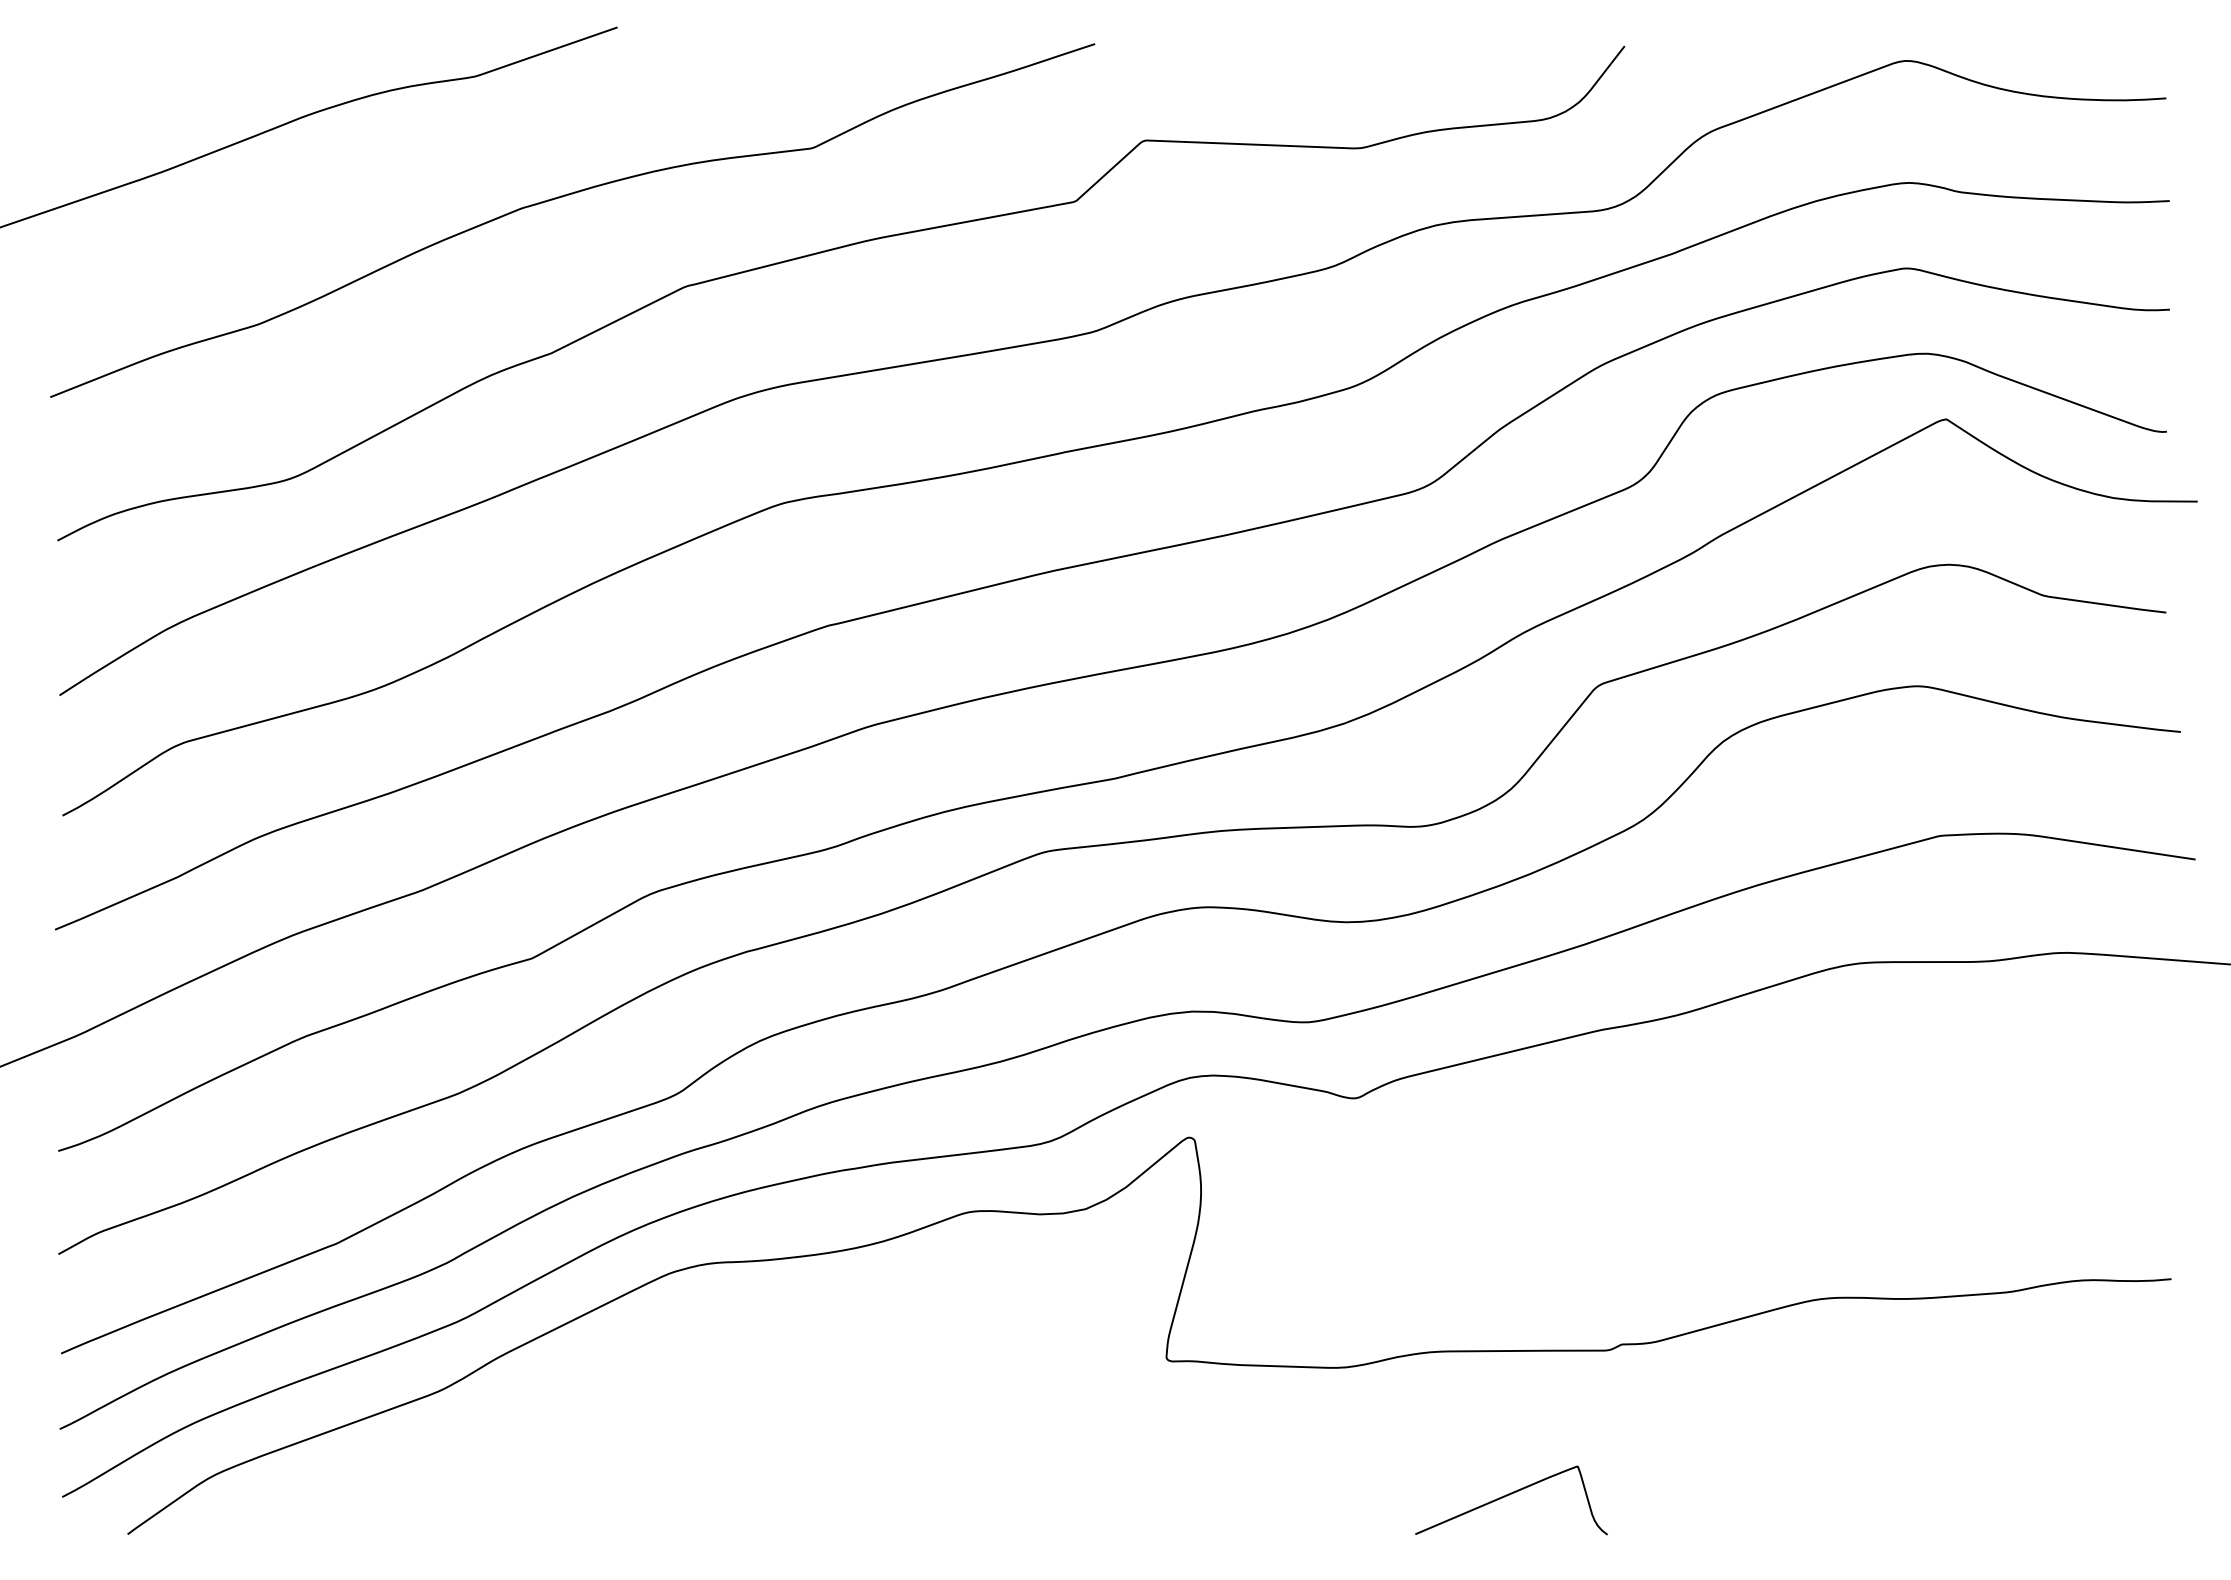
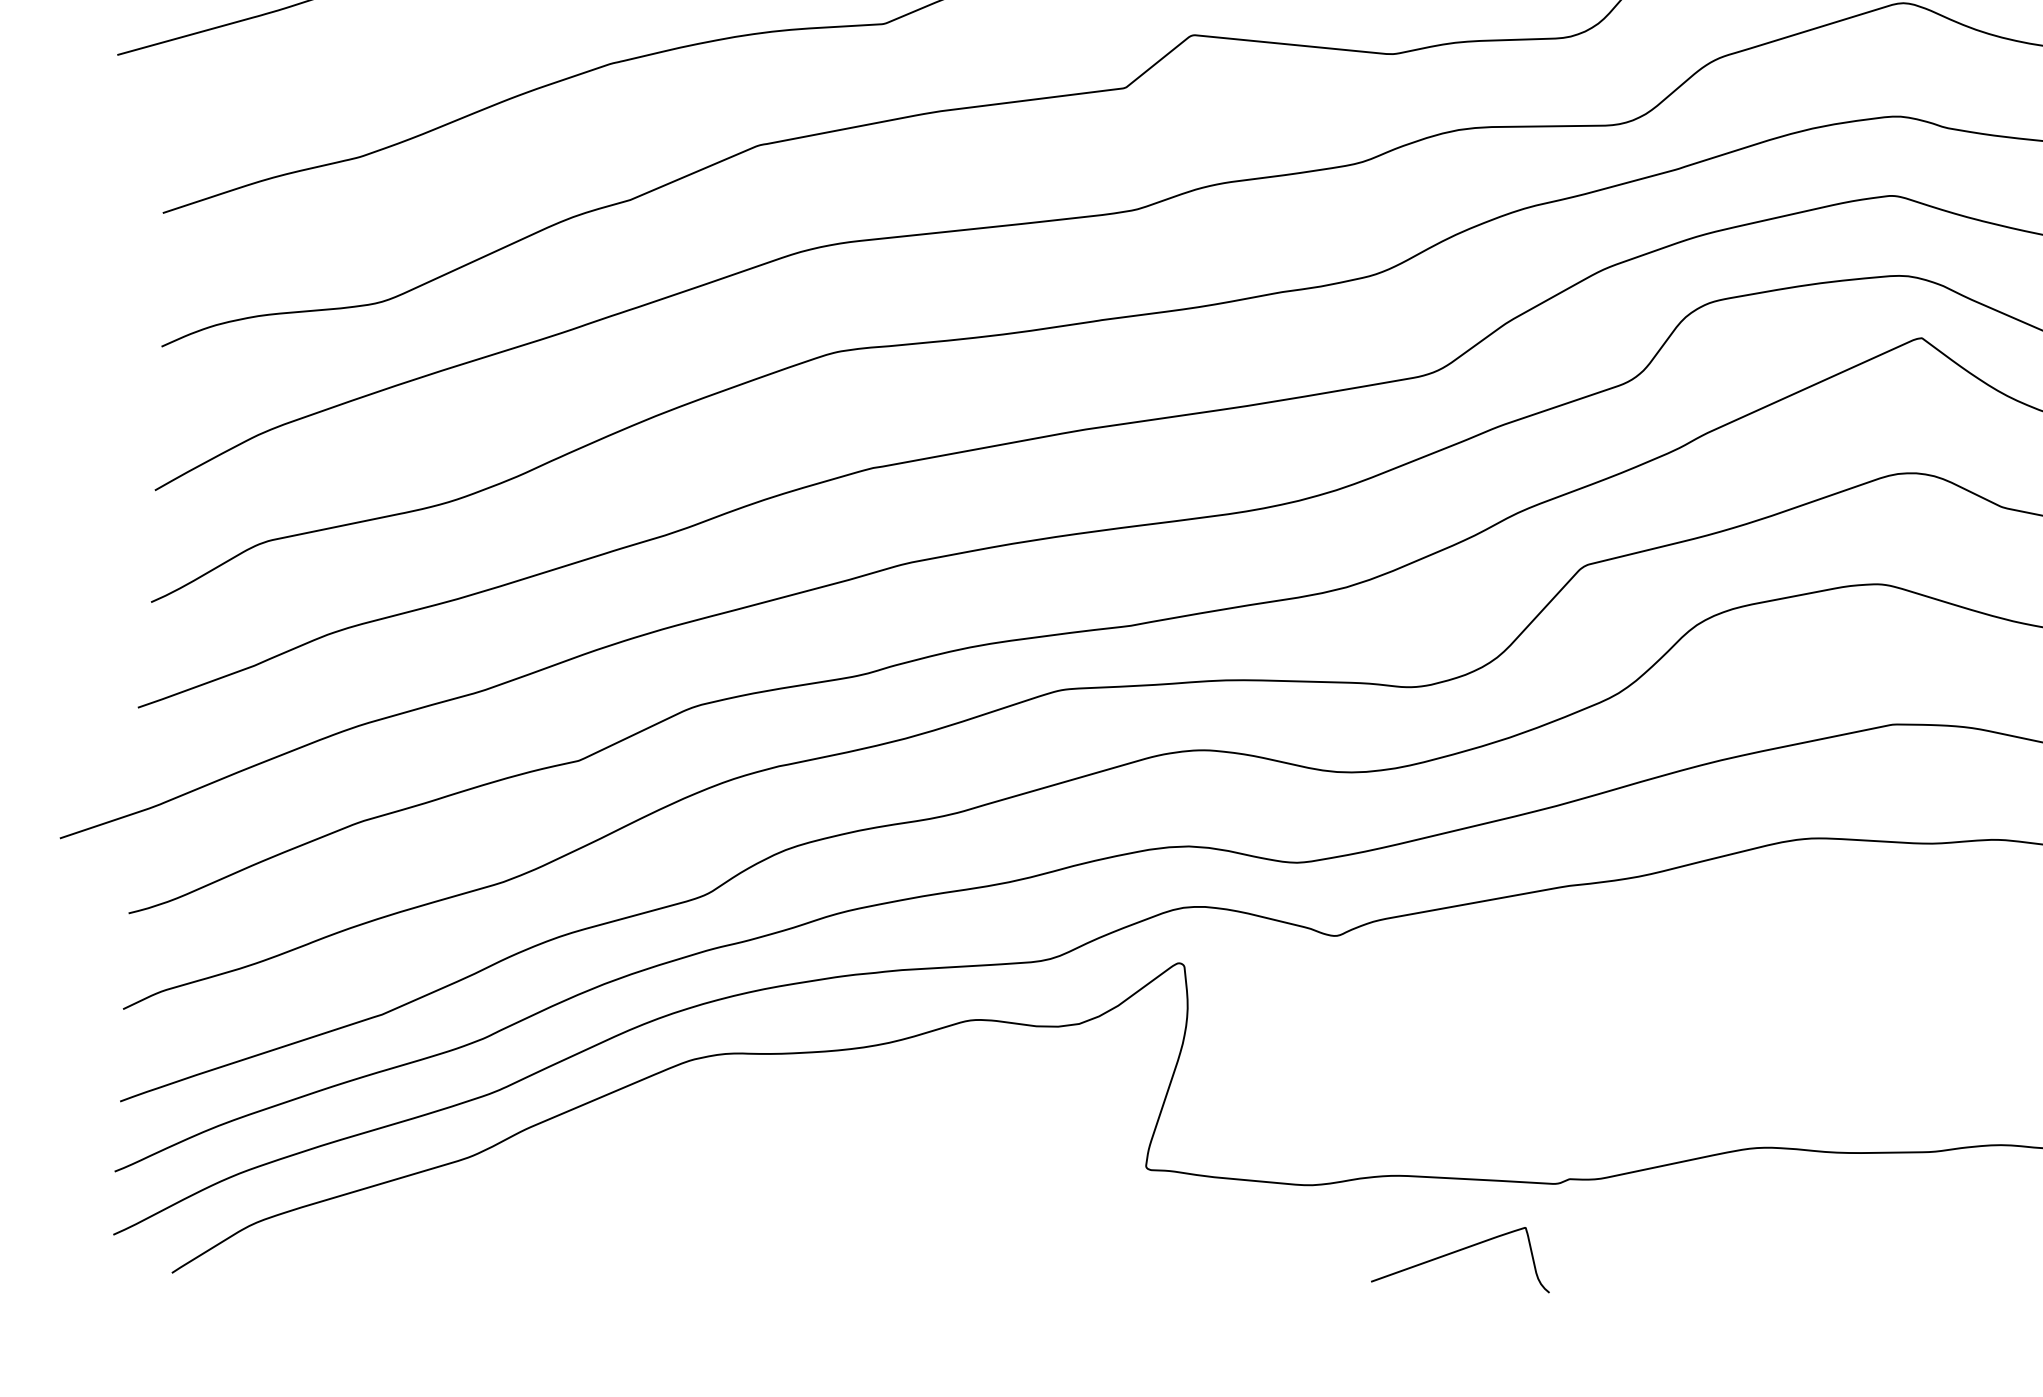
curve: (1509, 1495) -> (1460, 1250), moved

